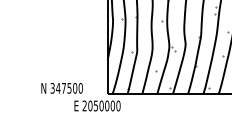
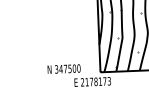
text: (104, 105) -> (98, 81), 2050000 -> 2178173

